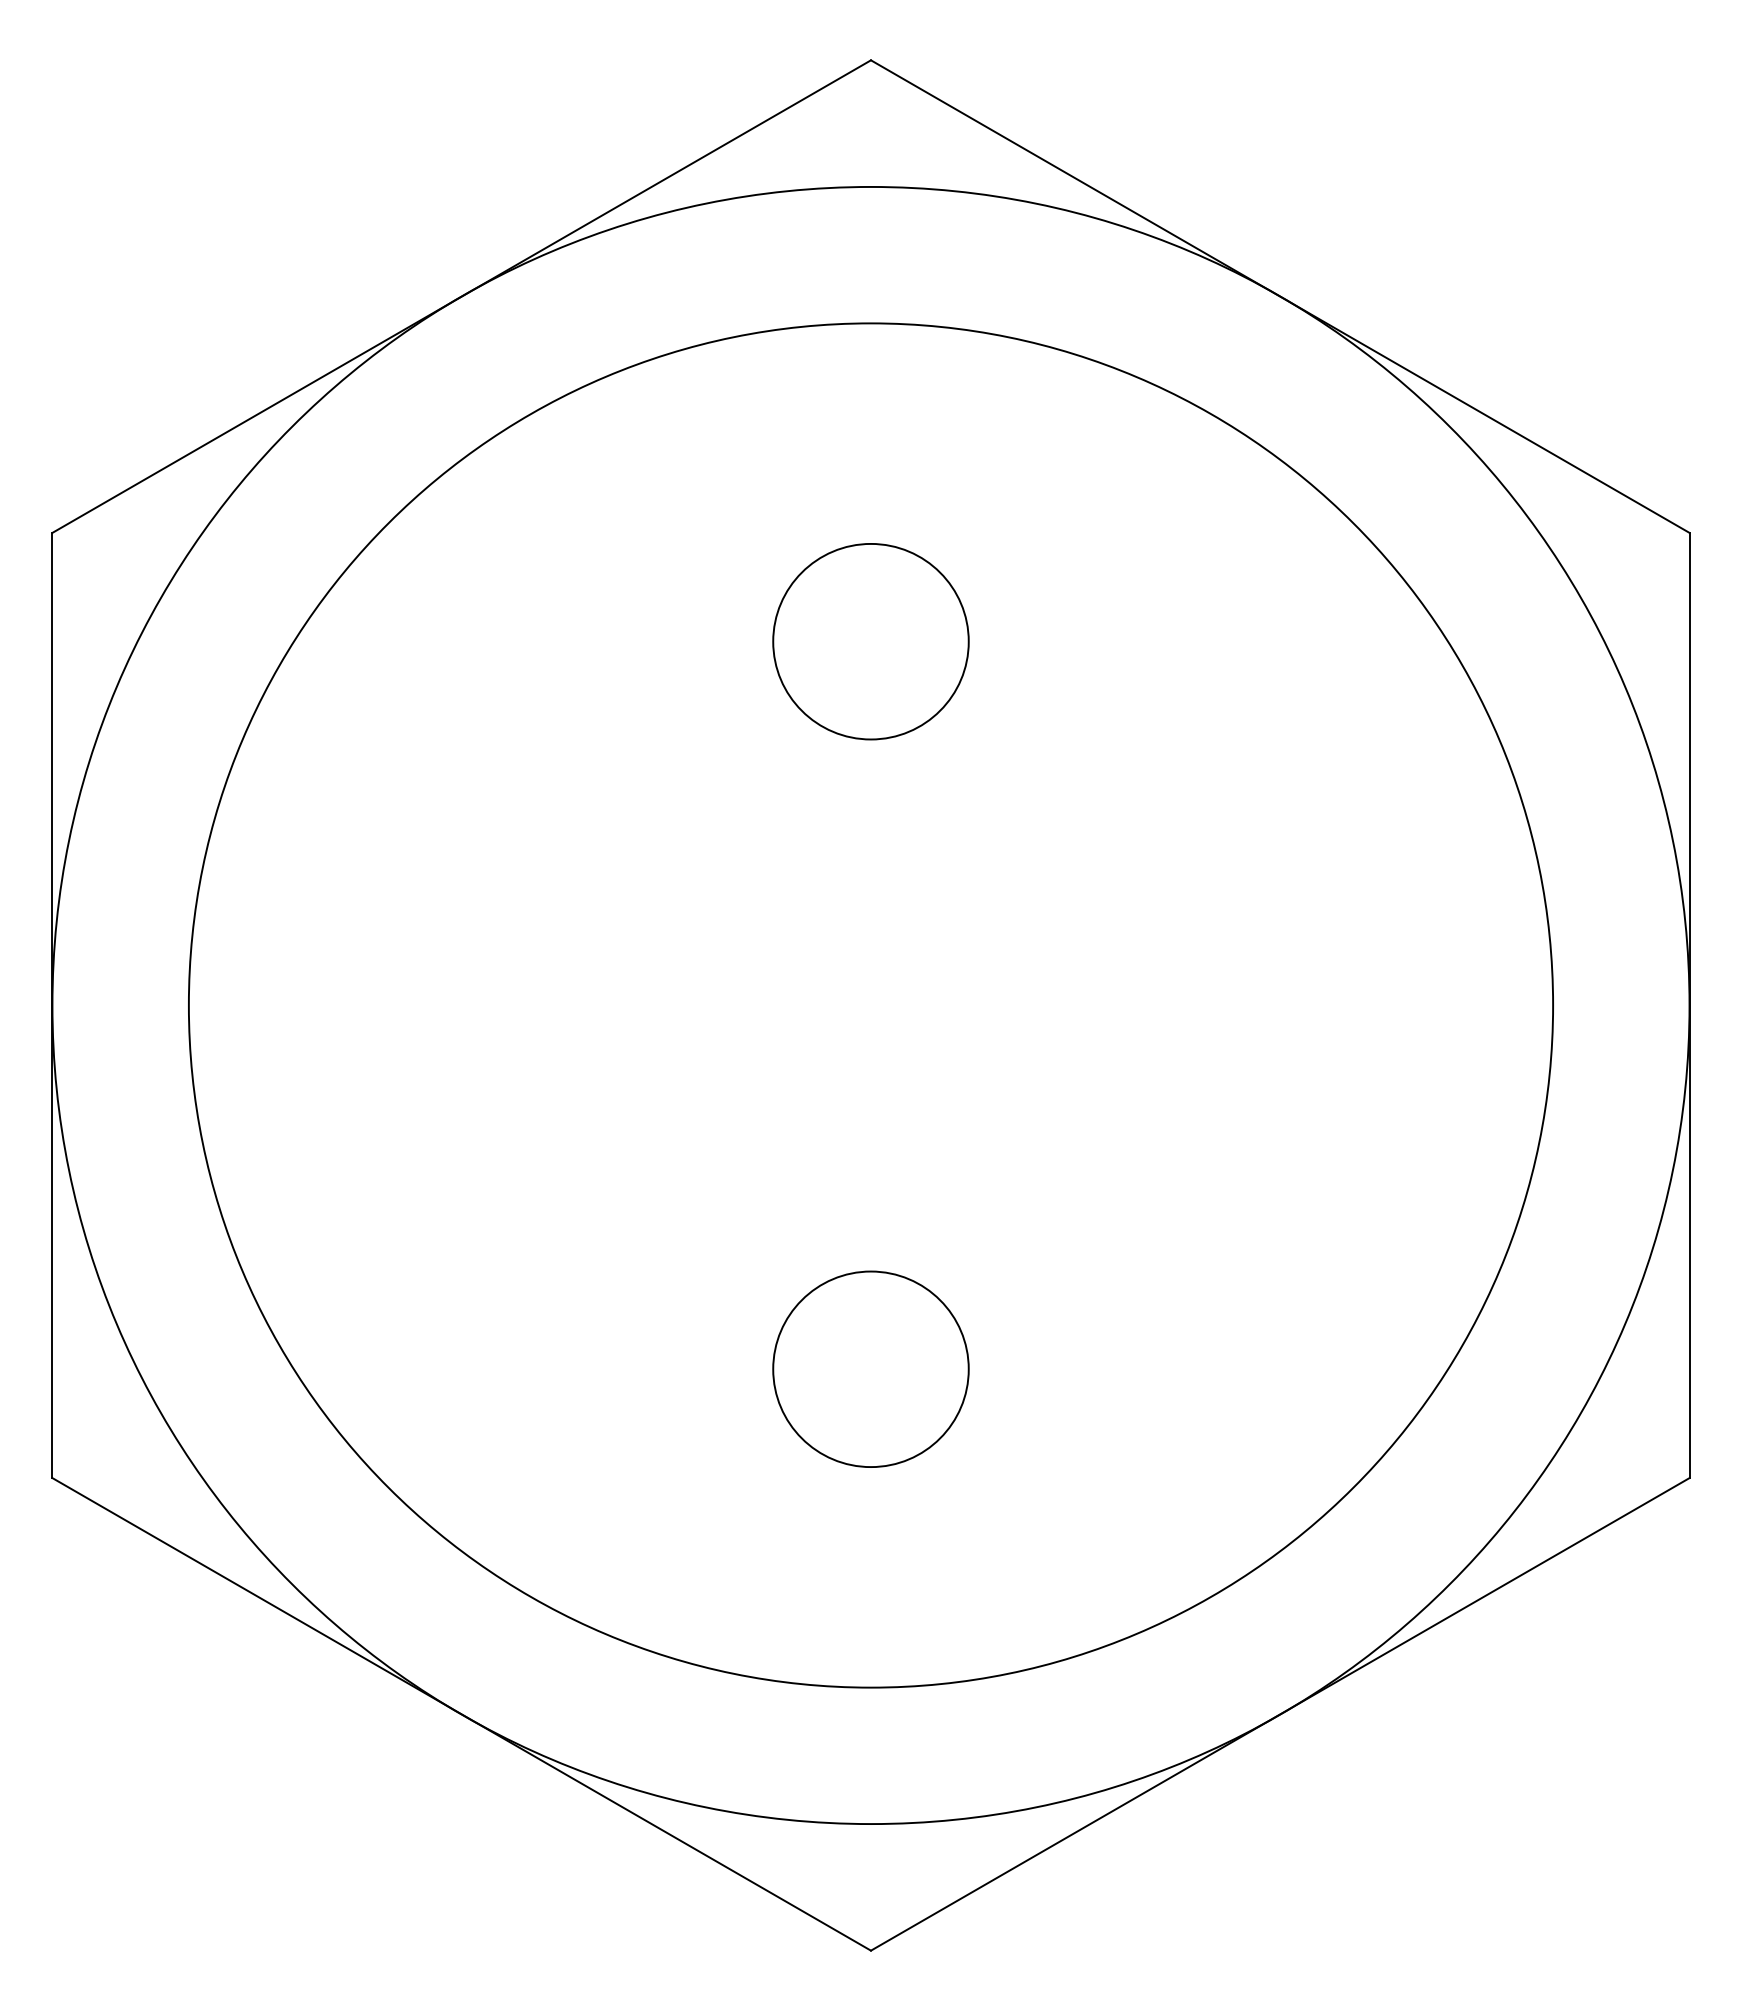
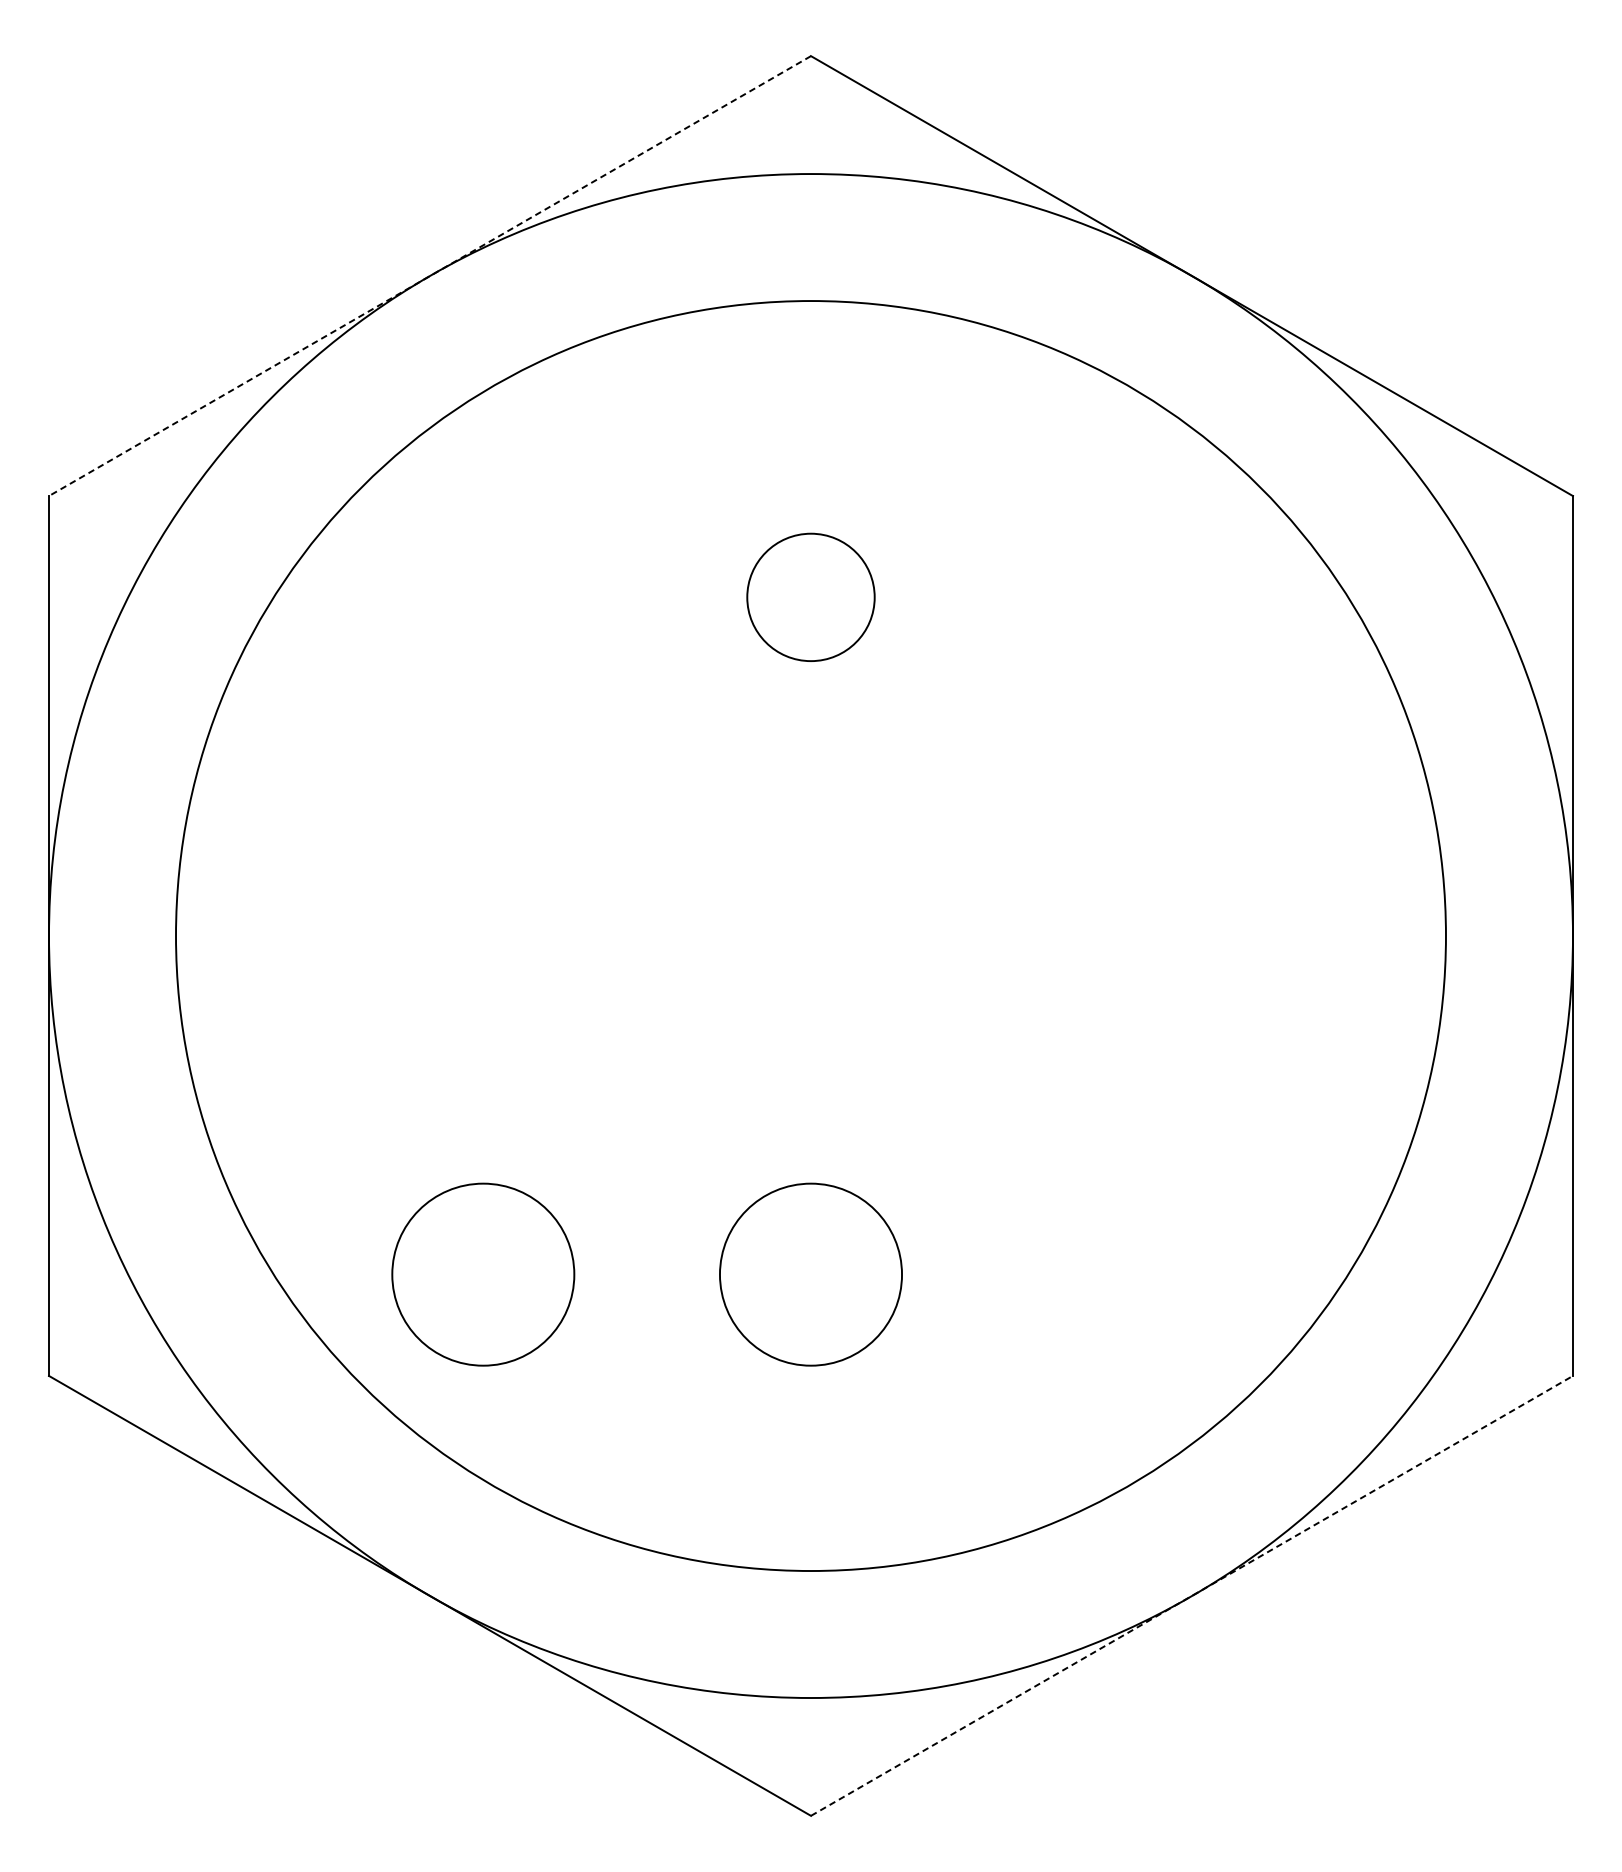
line: (461, 296) -> (429, 275), solid -> dashed
circle: (870, 641) -> (810, 597), size x0.7
circle: (518, 1368) -> (482, 1273), added
line: (1280, 1714) -> (1192, 1596), solid -> dashed

